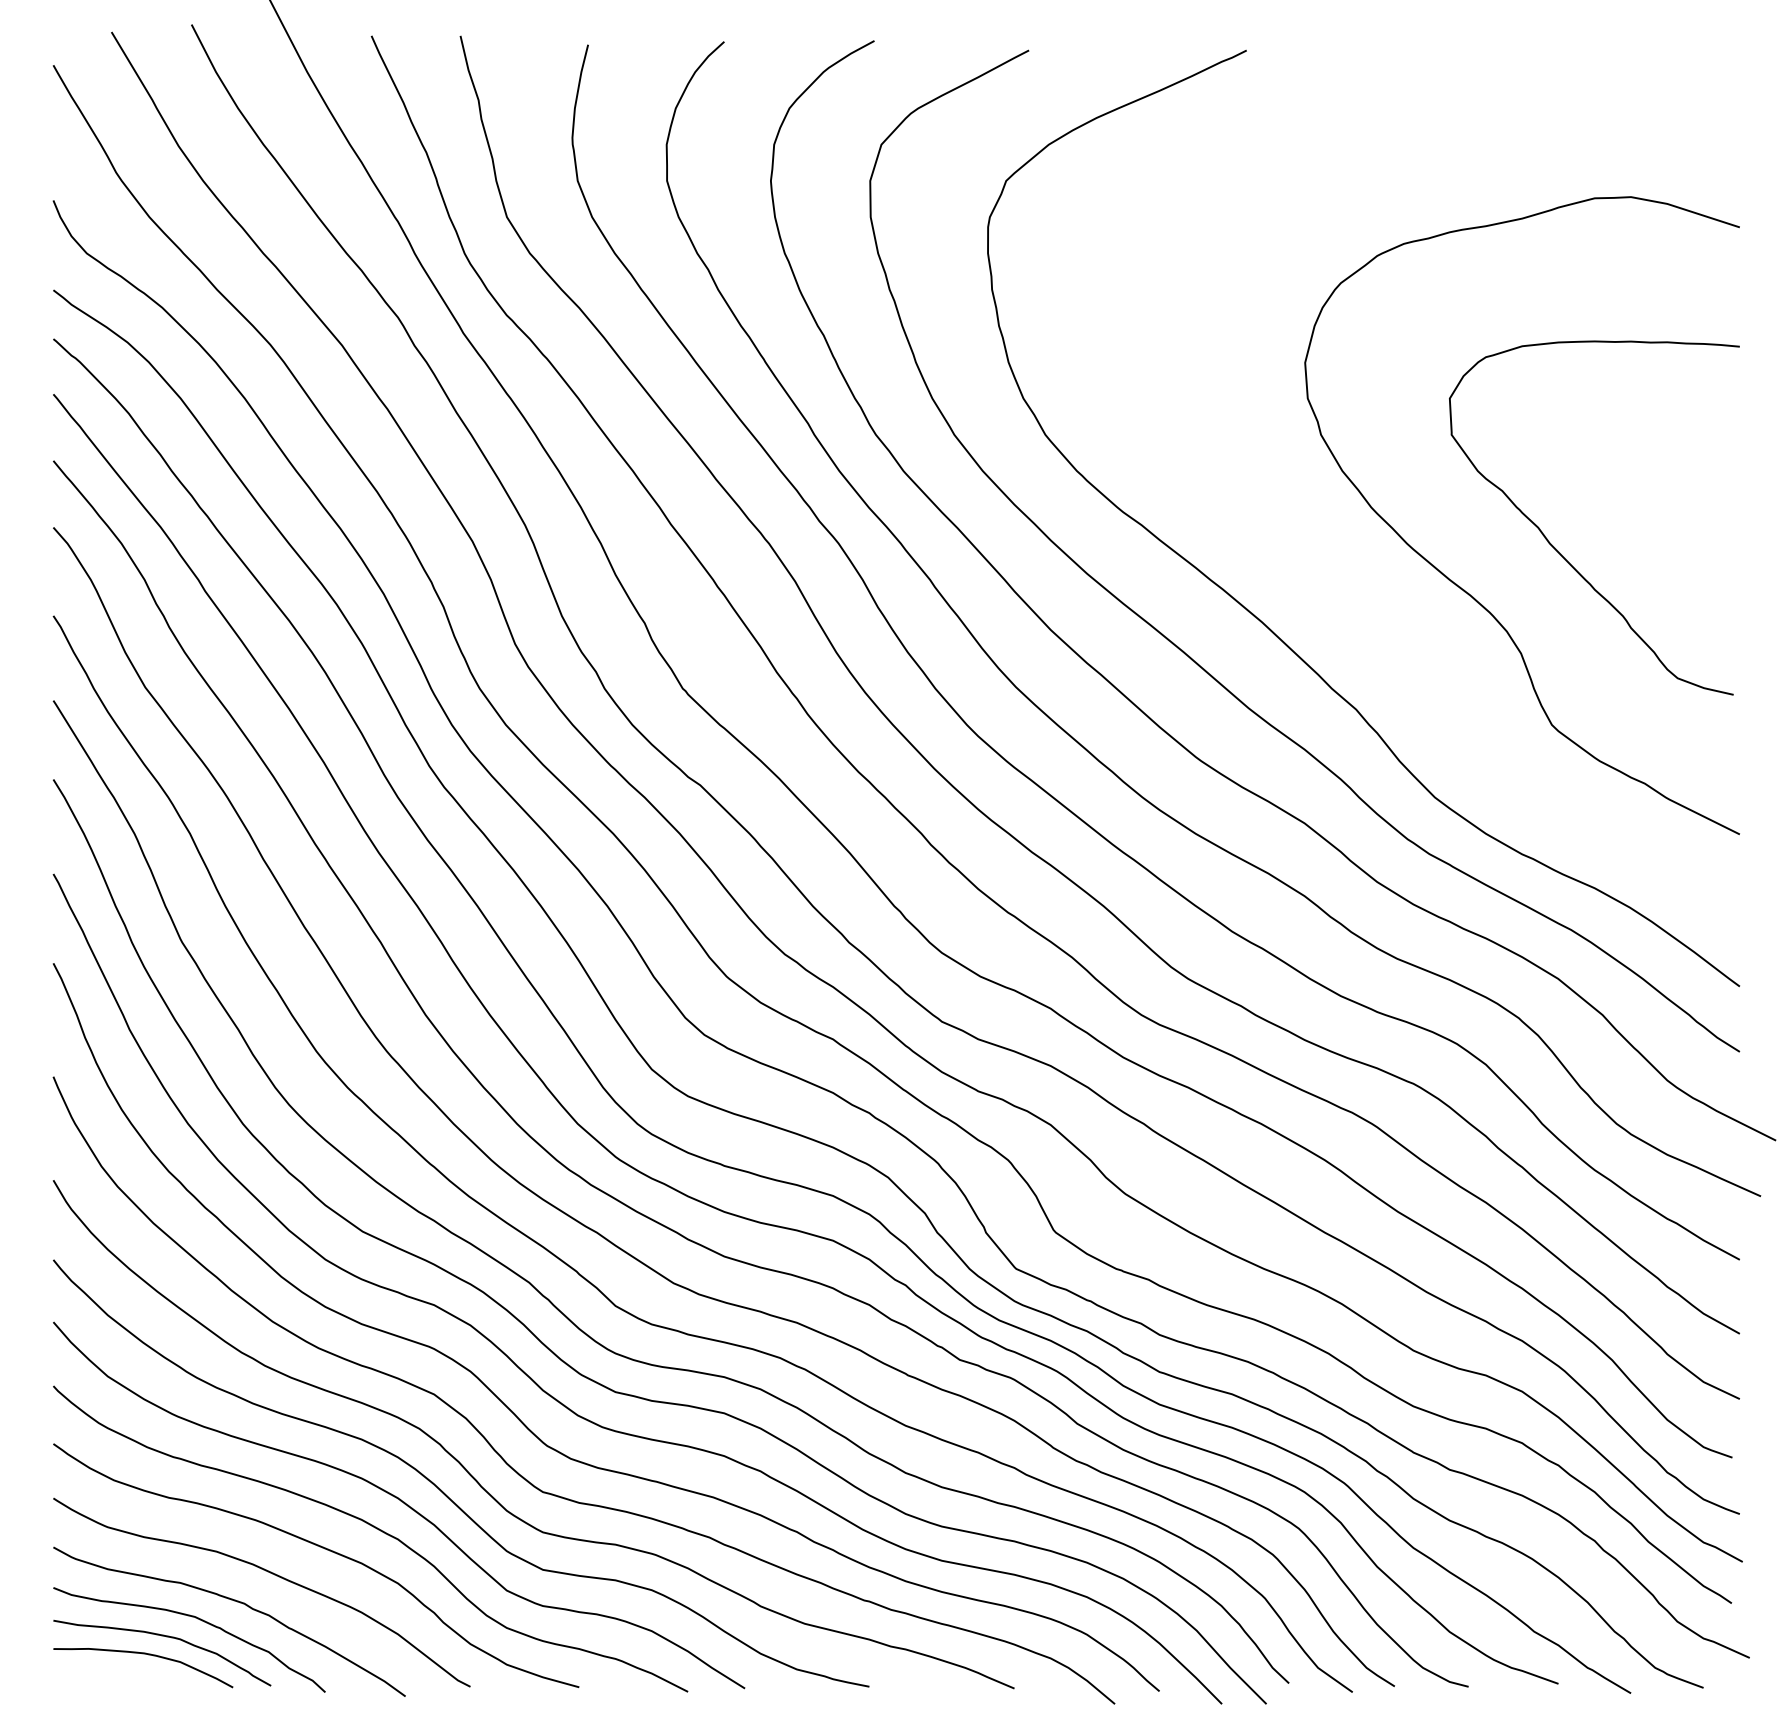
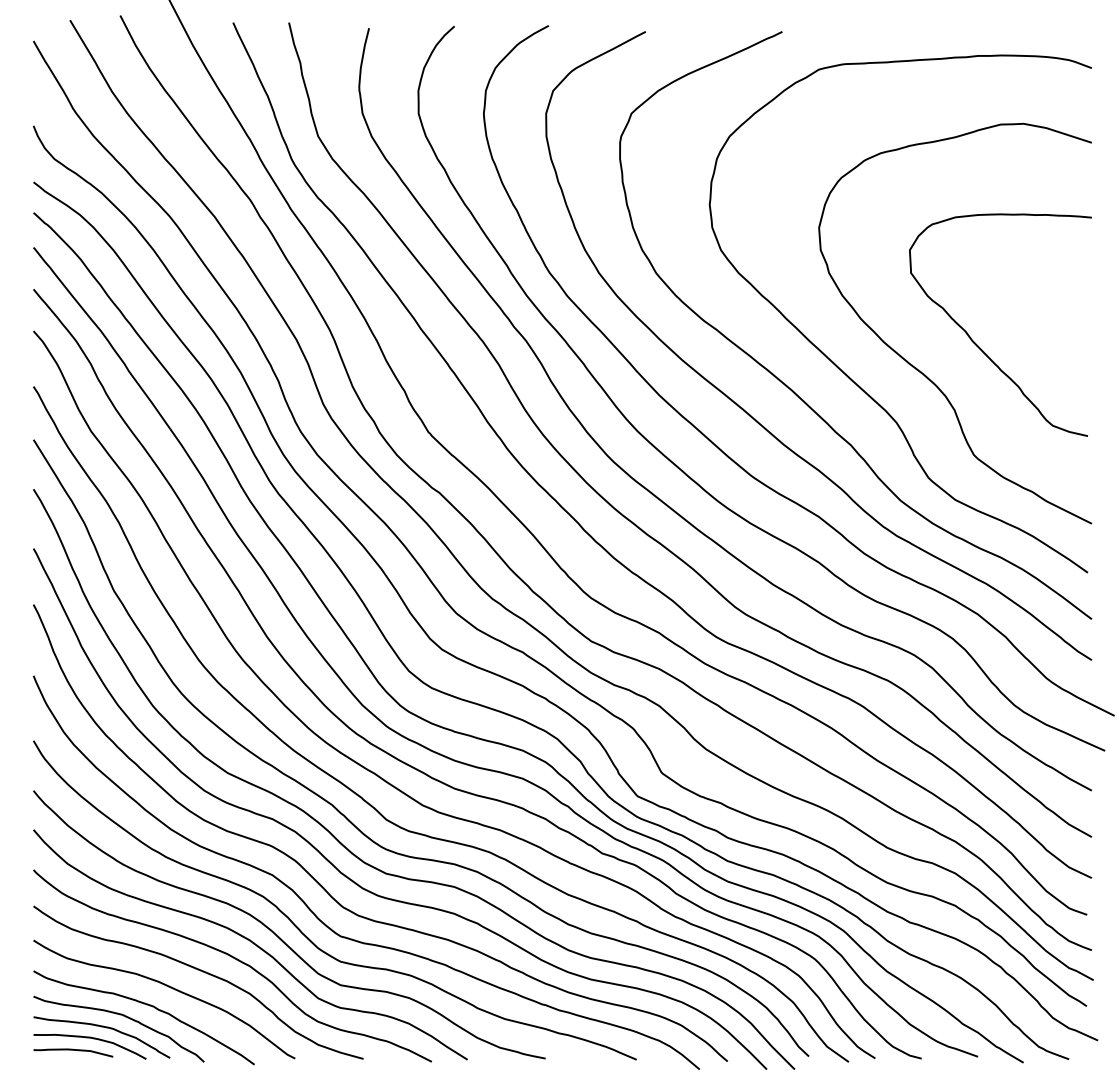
curve: (1348, 595) -> (846, 373), added
curve: (117, 1673) -> (73, 1050), added

